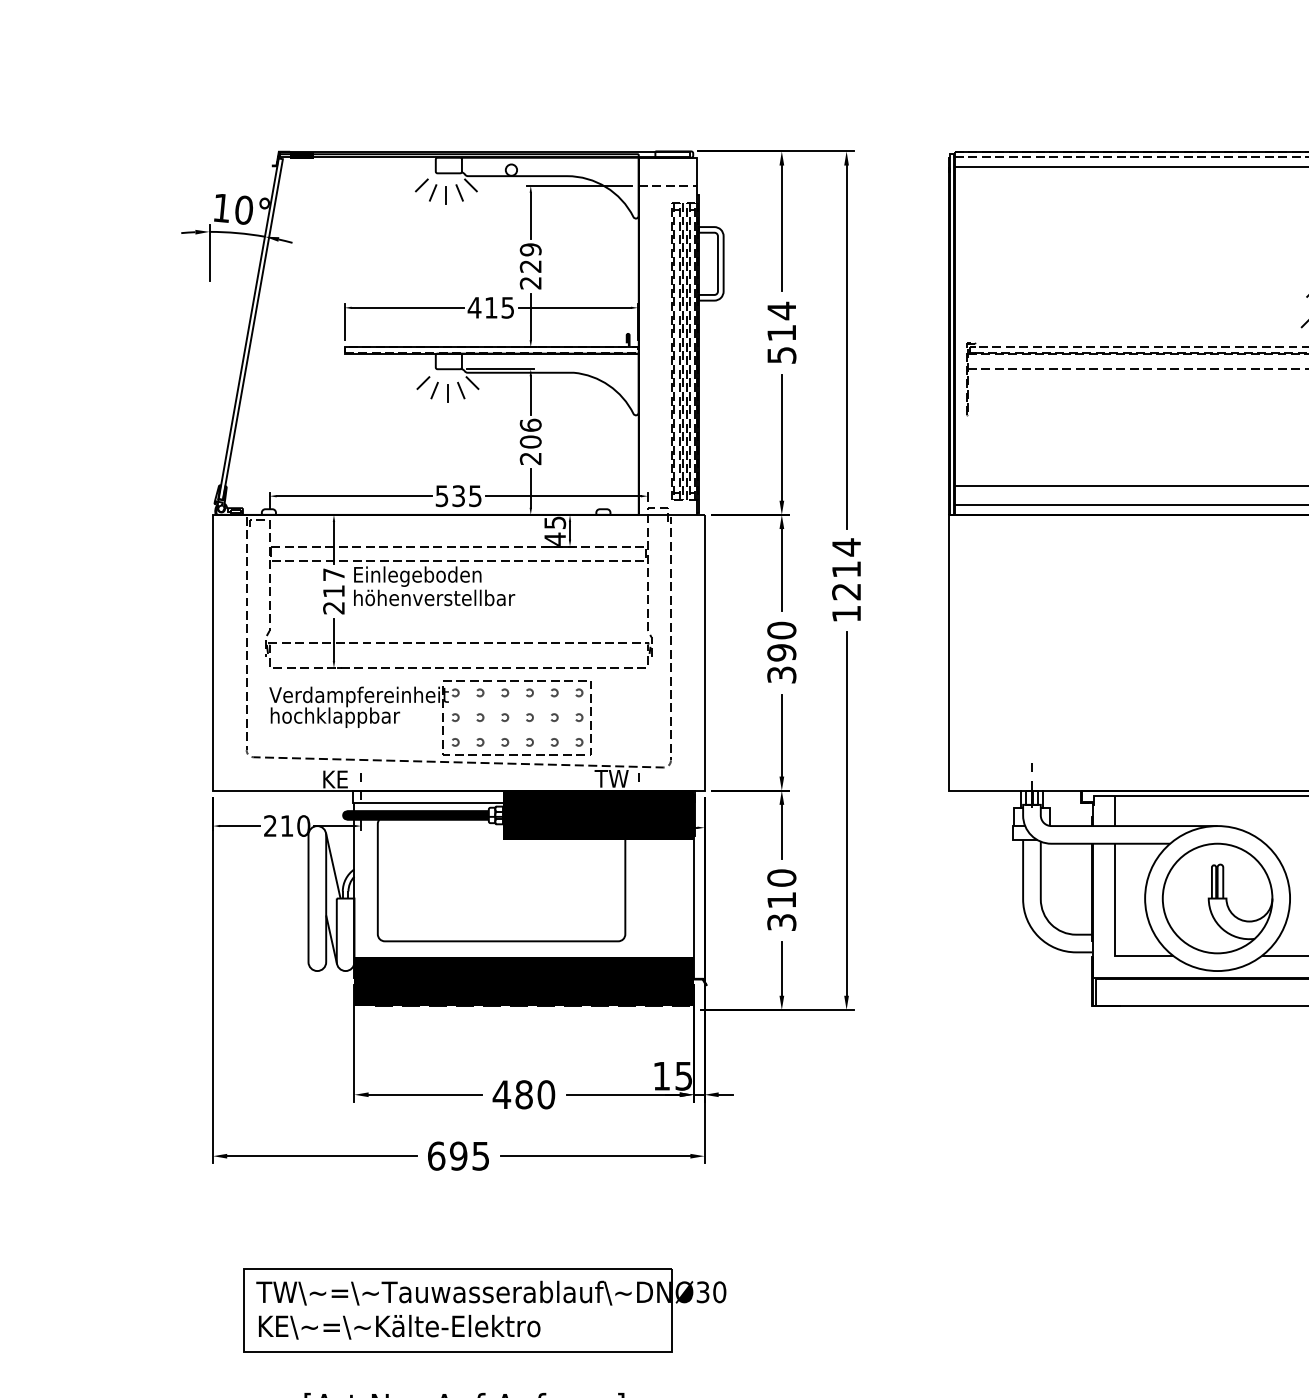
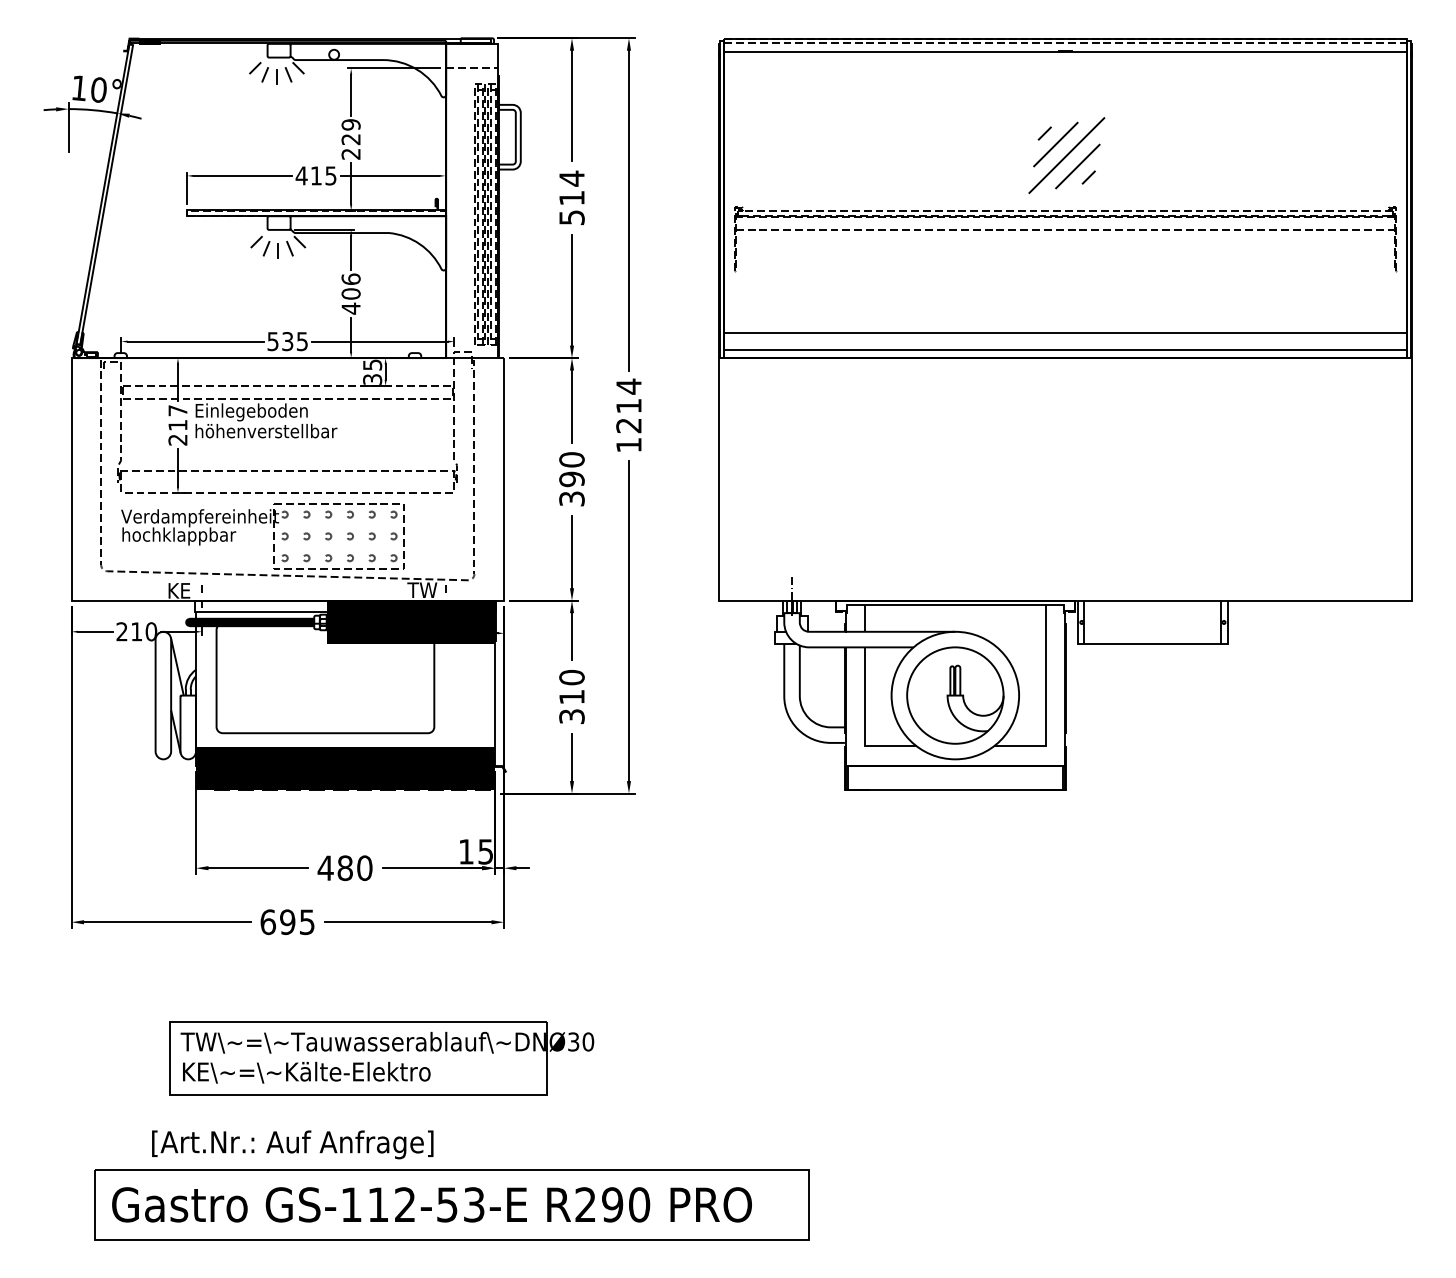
text: (530, 458) -> (350, 308), 206 -> 406
text: (555, 538) -> (372, 378), 45 -> 35
part: (484, 1311) -> (381, 1058), moved

